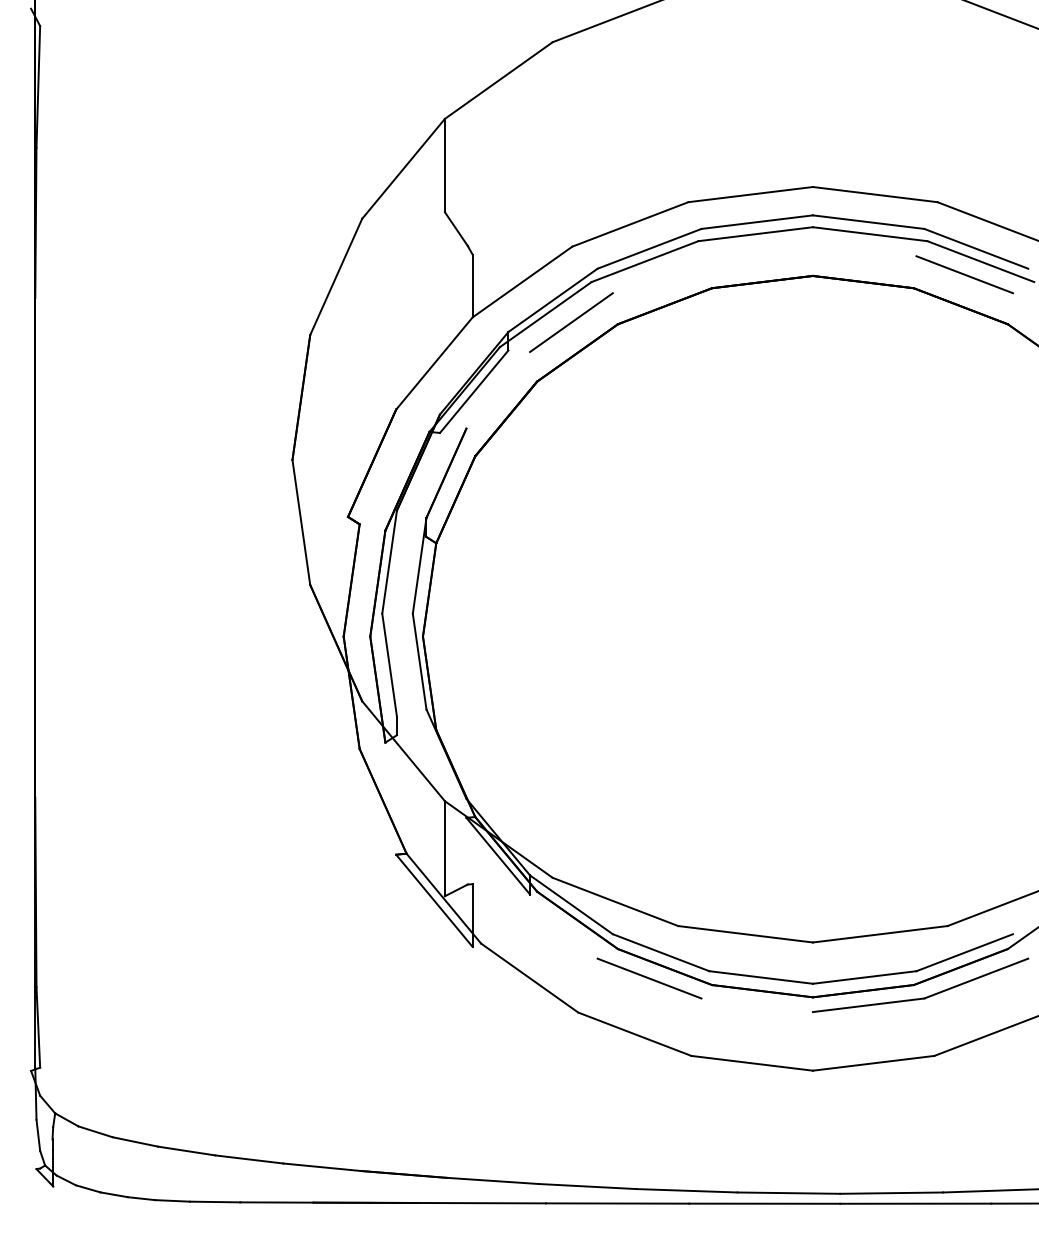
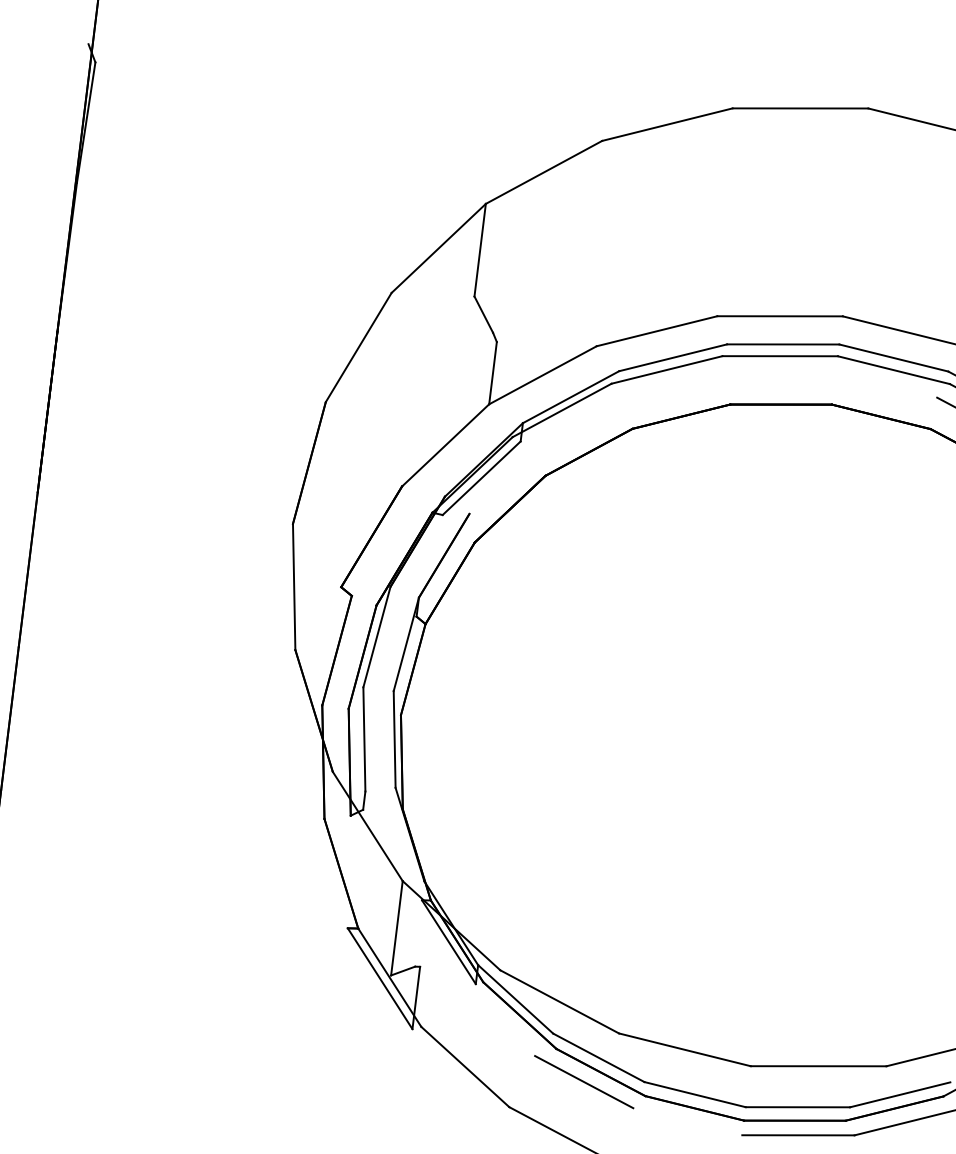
line: (571, 322) -> (586, 421), removed

